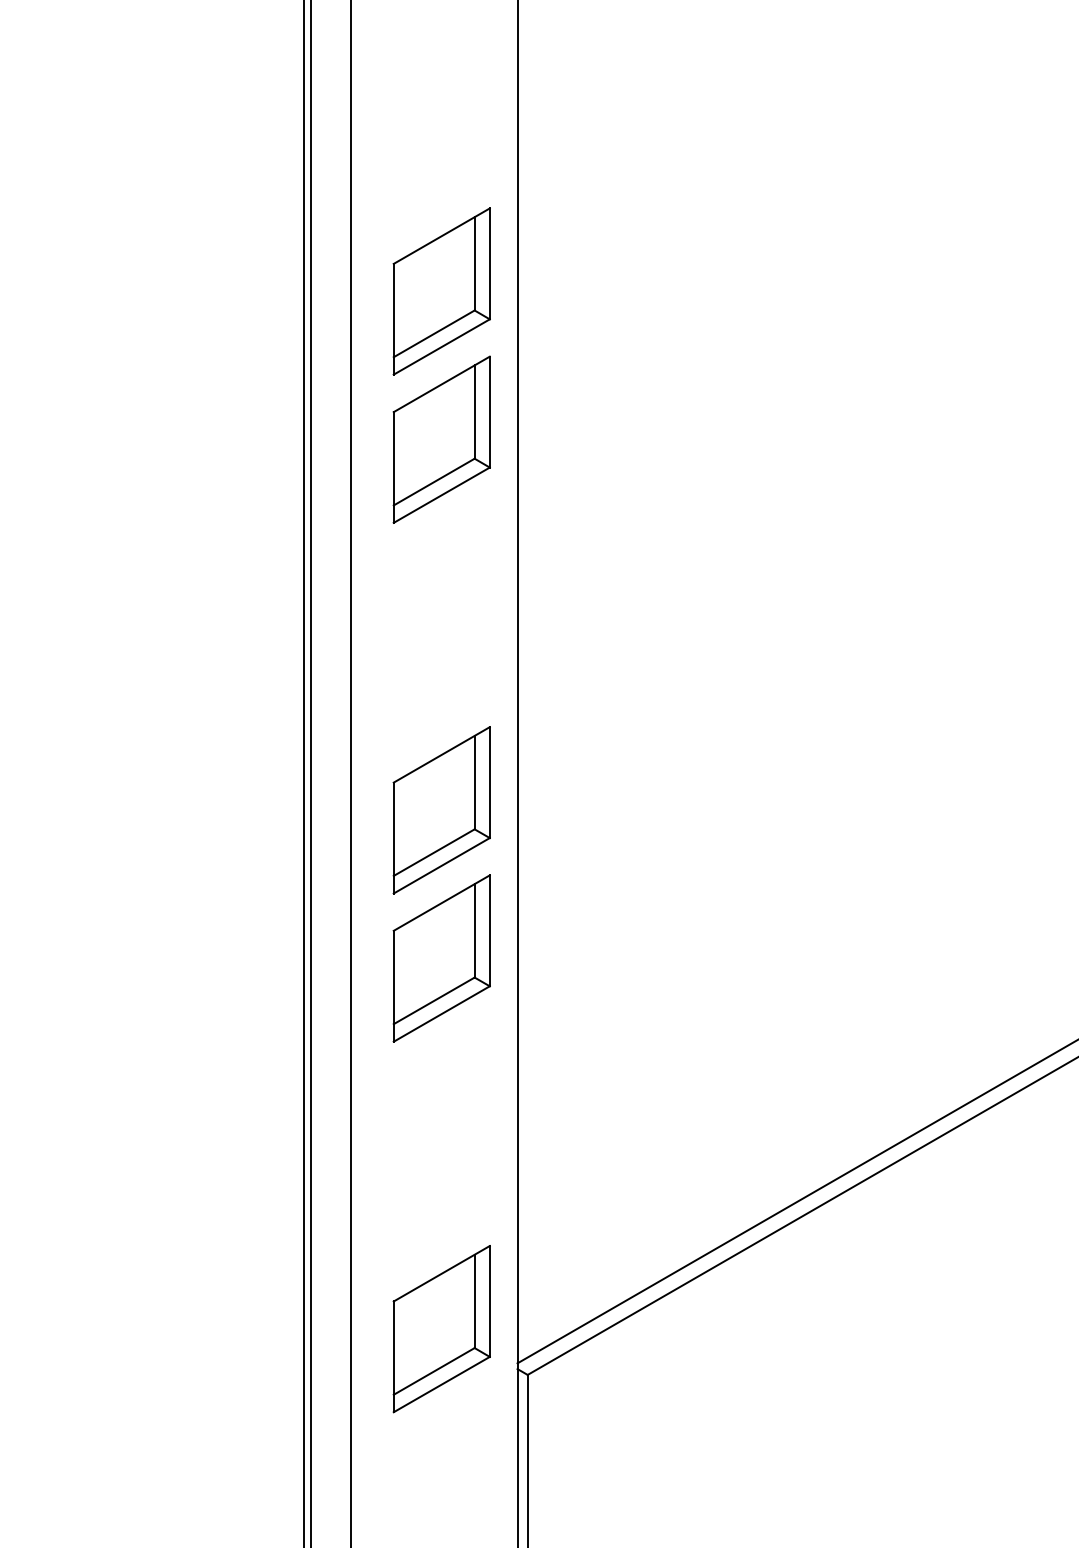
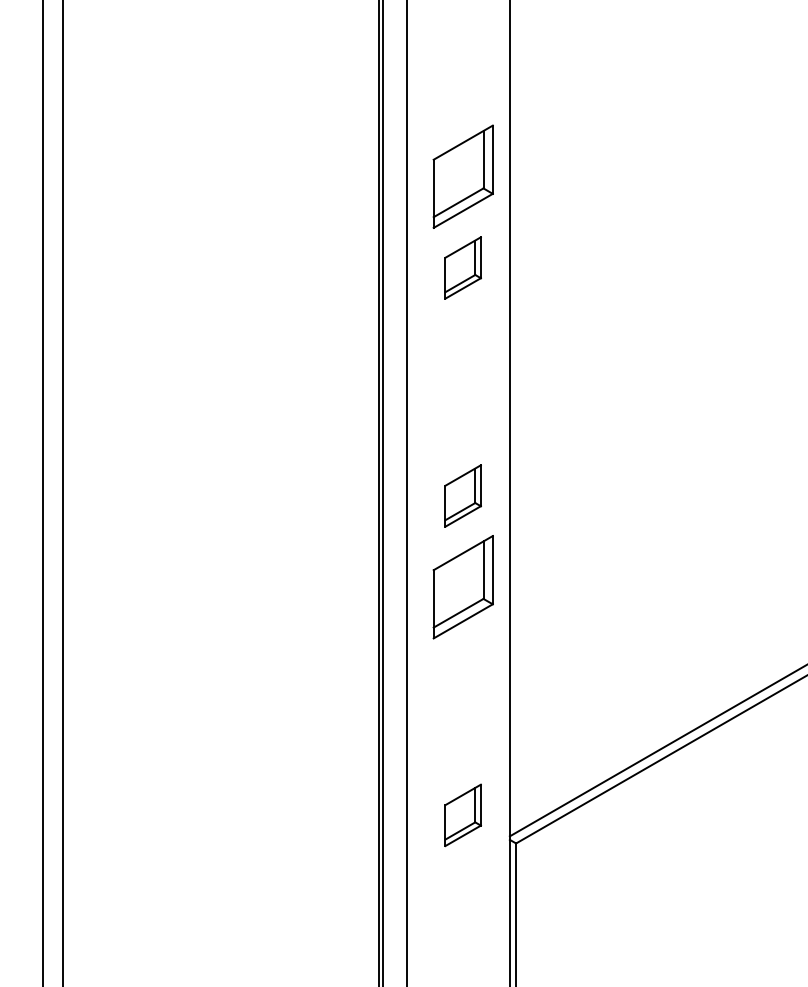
part: (440, 438) -> (462, 267), size x0.6
part: (440, 809) -> (462, 495), size x0.6
part: (440, 1329) -> (462, 815), size x0.6

